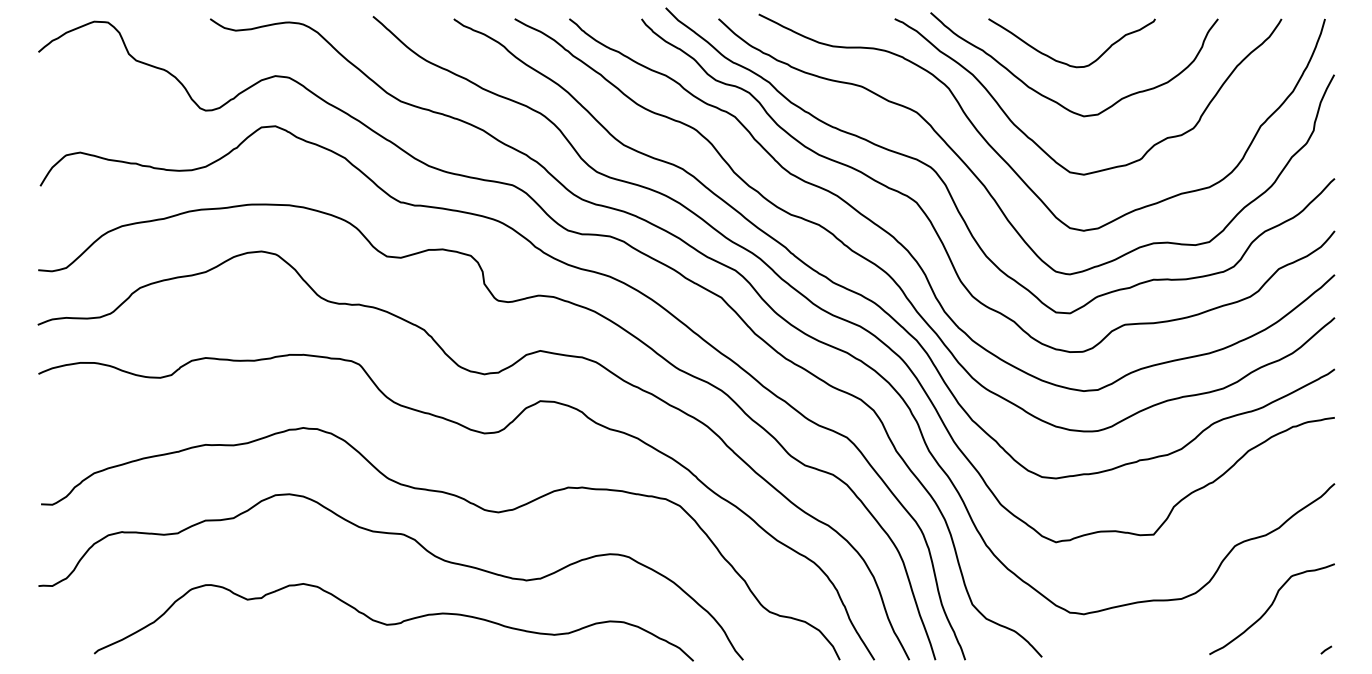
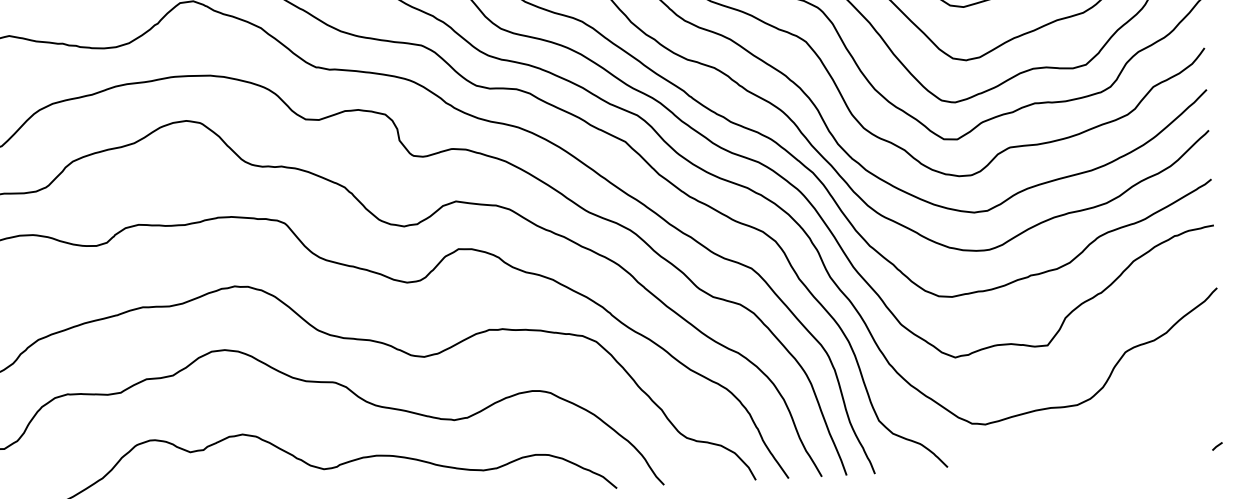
curve: (1270, 607) -> (1162, 408), removed

